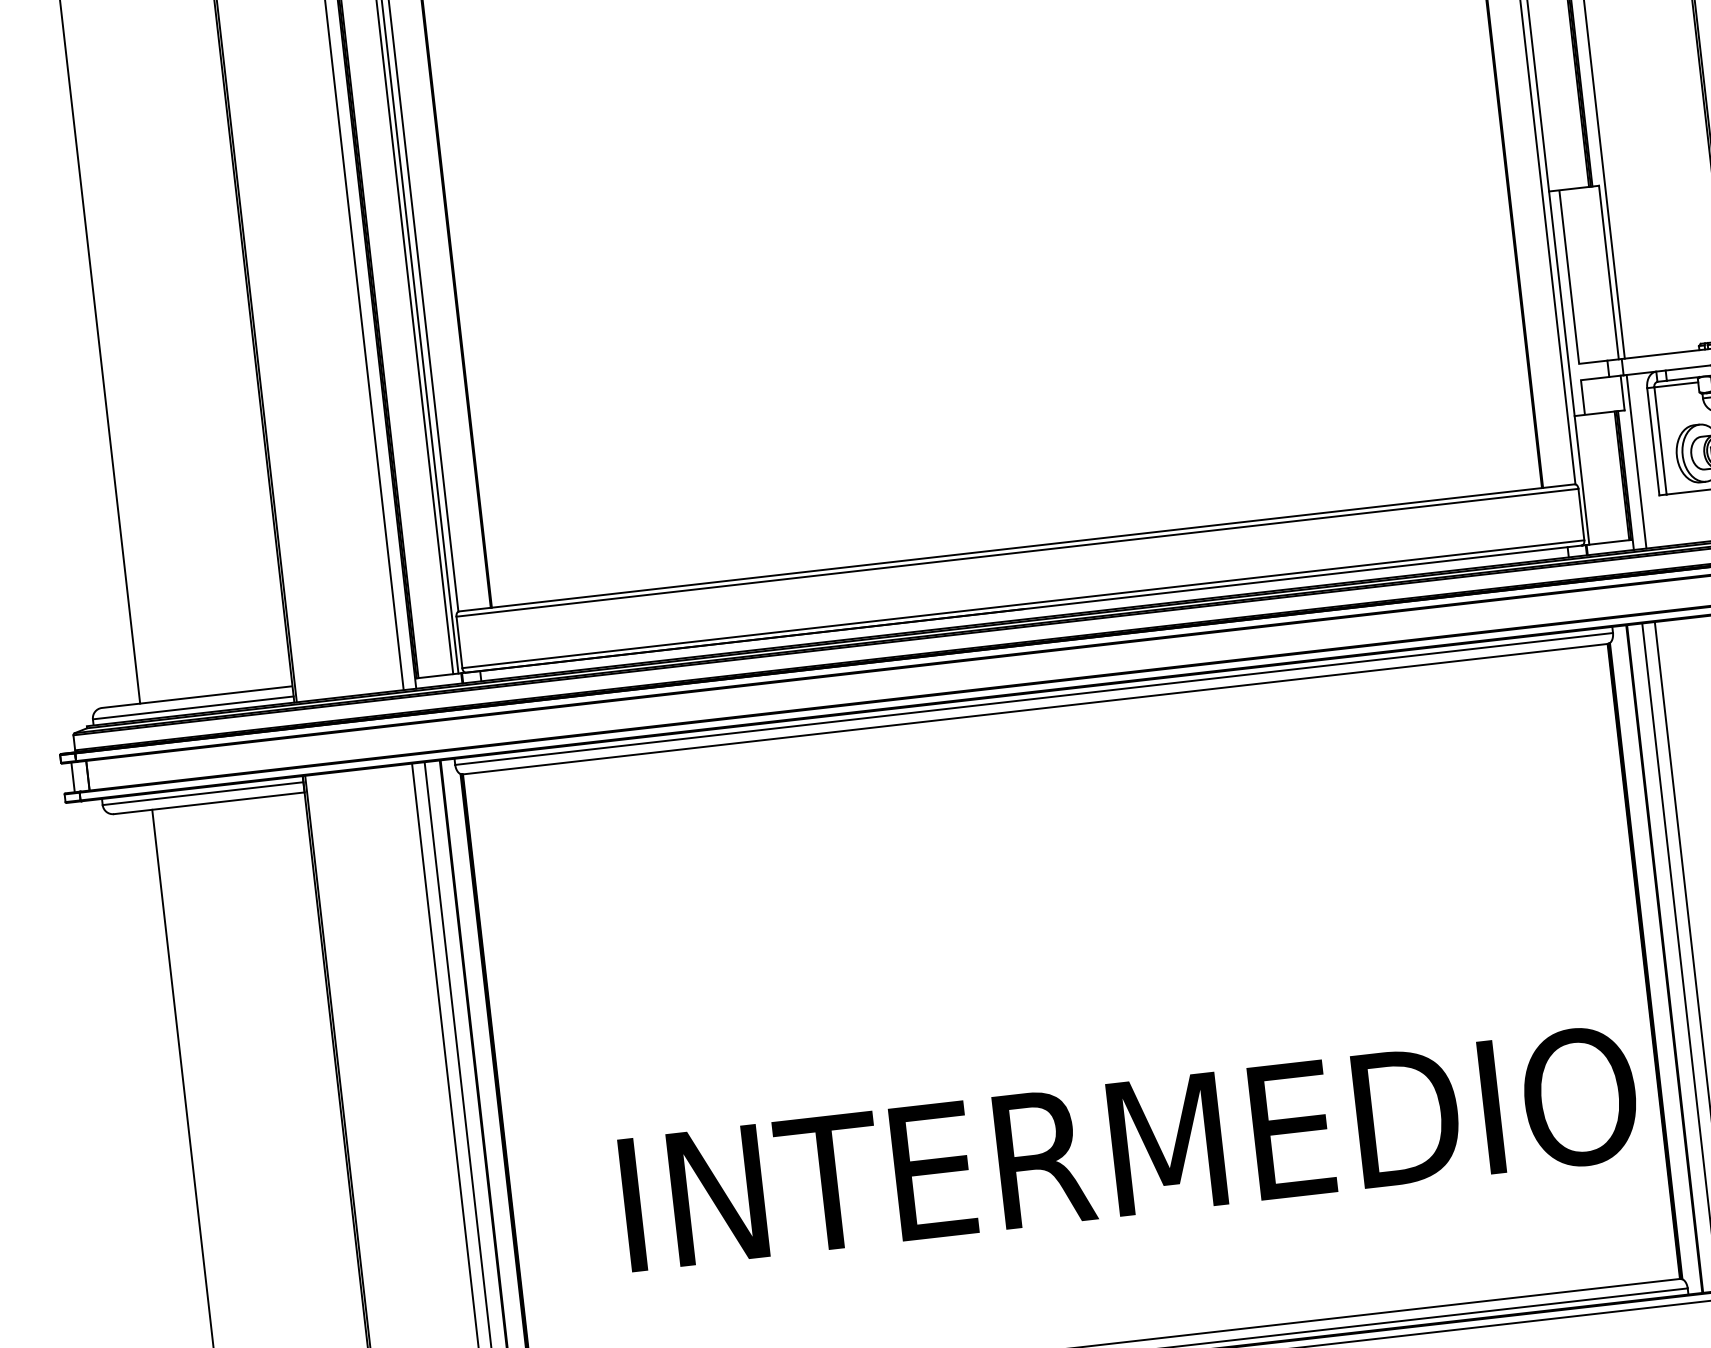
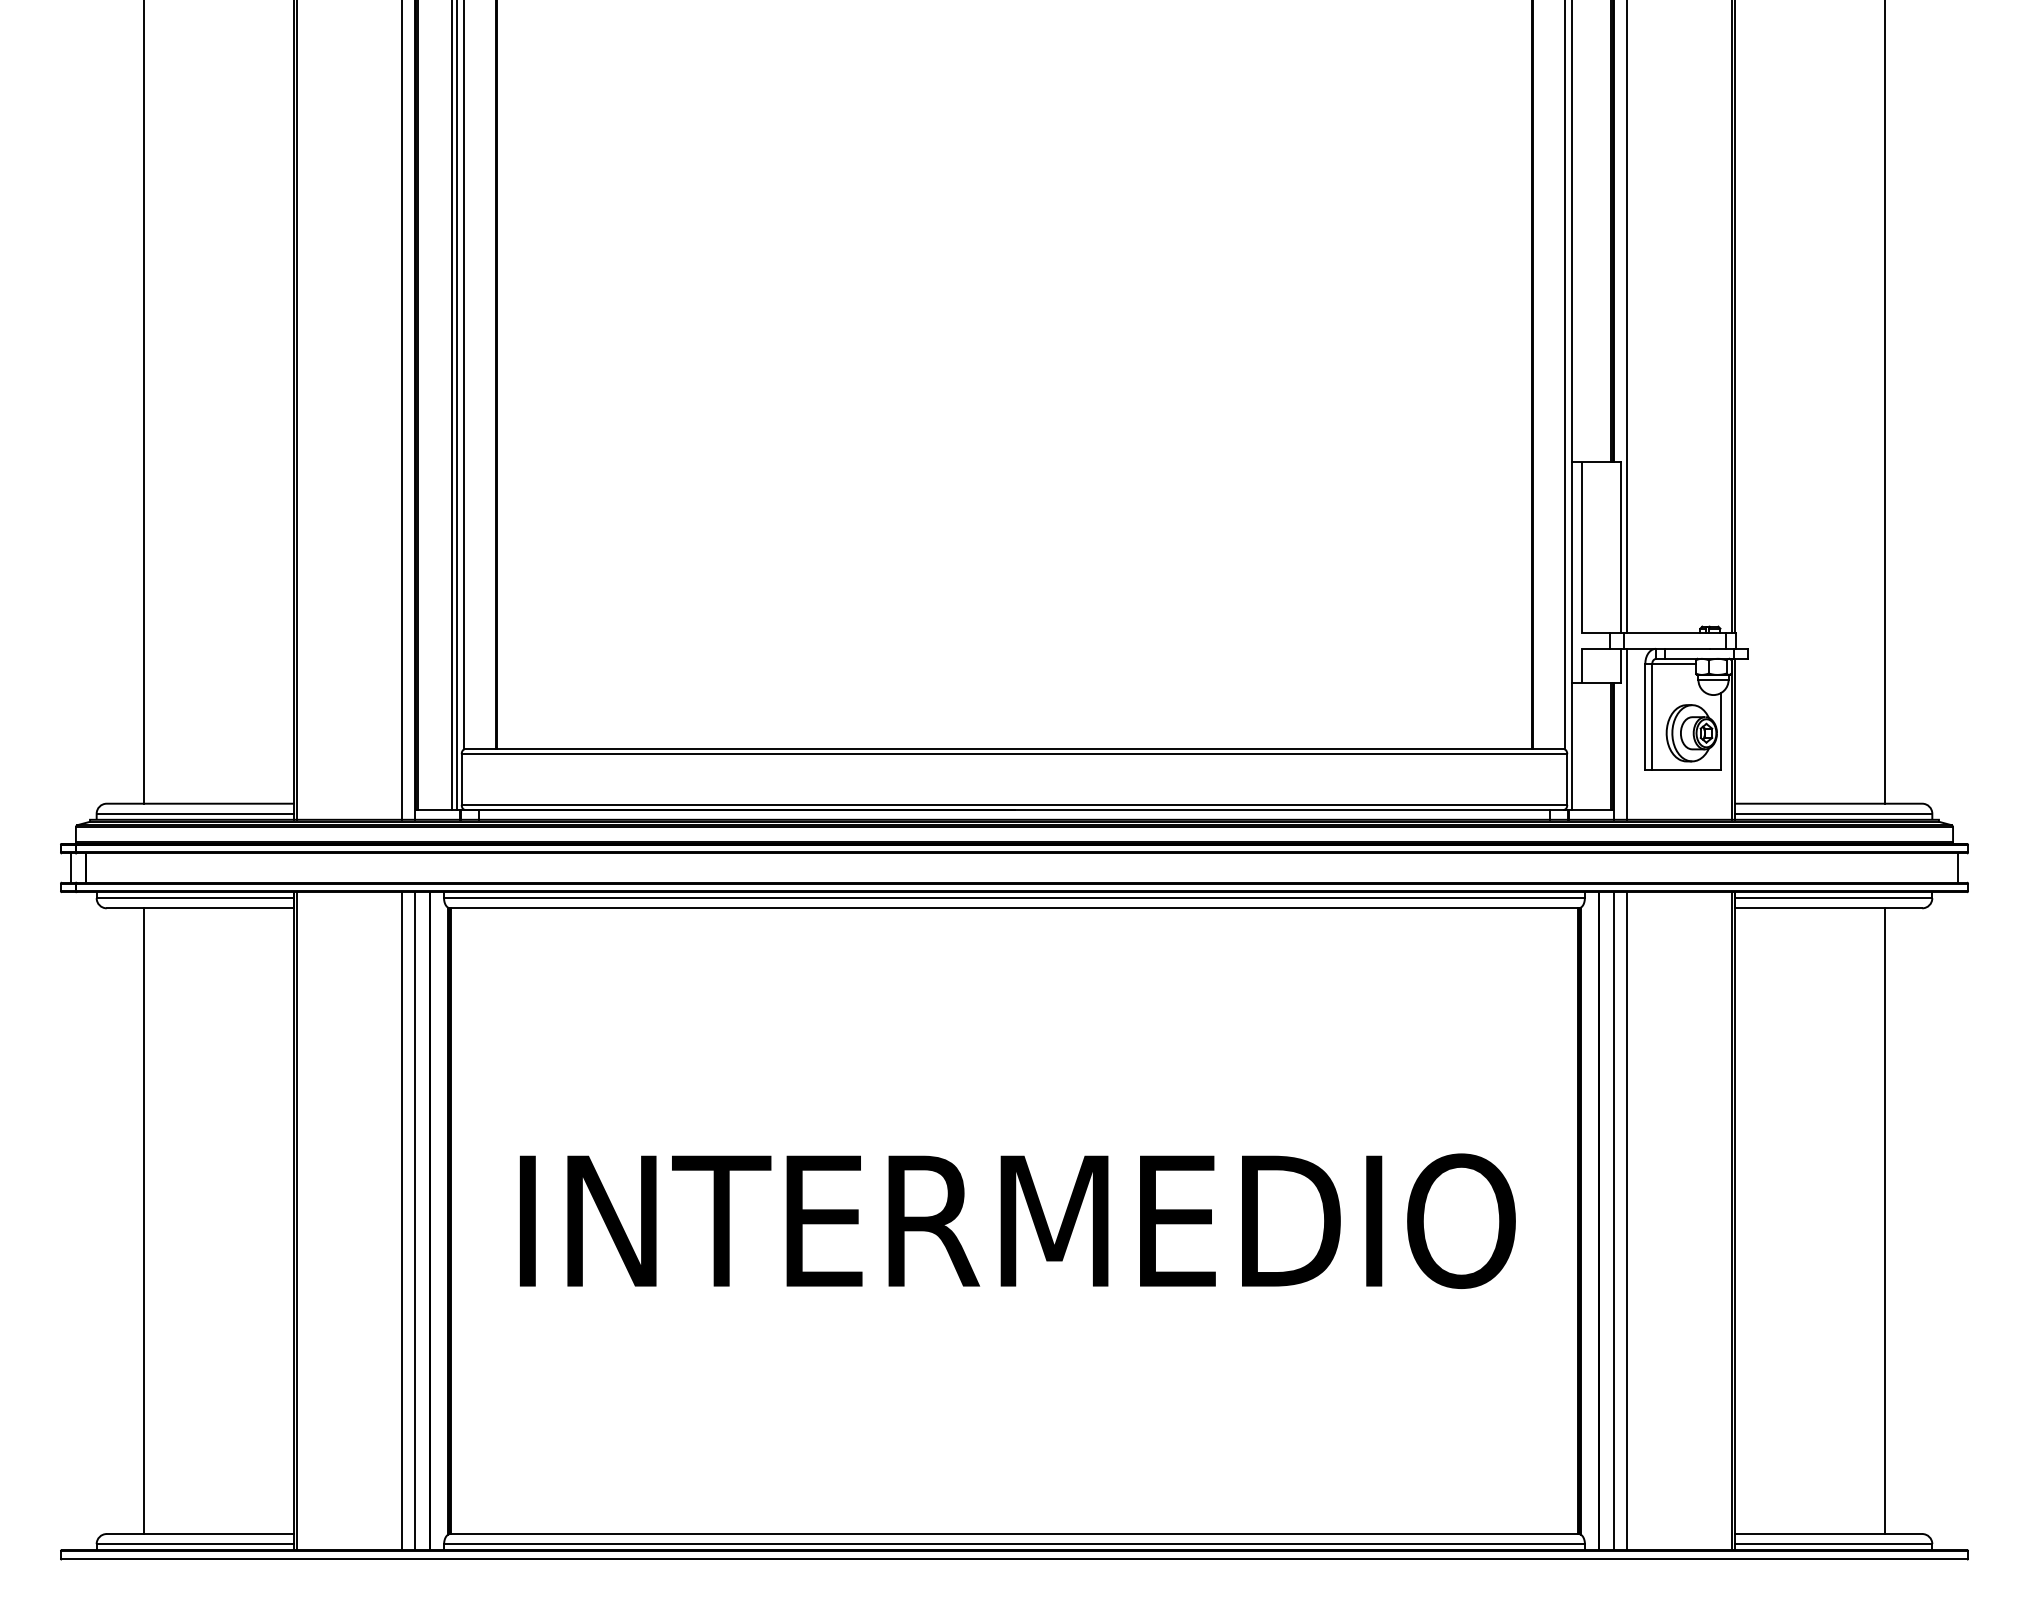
text: (1129, 1147) -> (1017, 1220), moved

